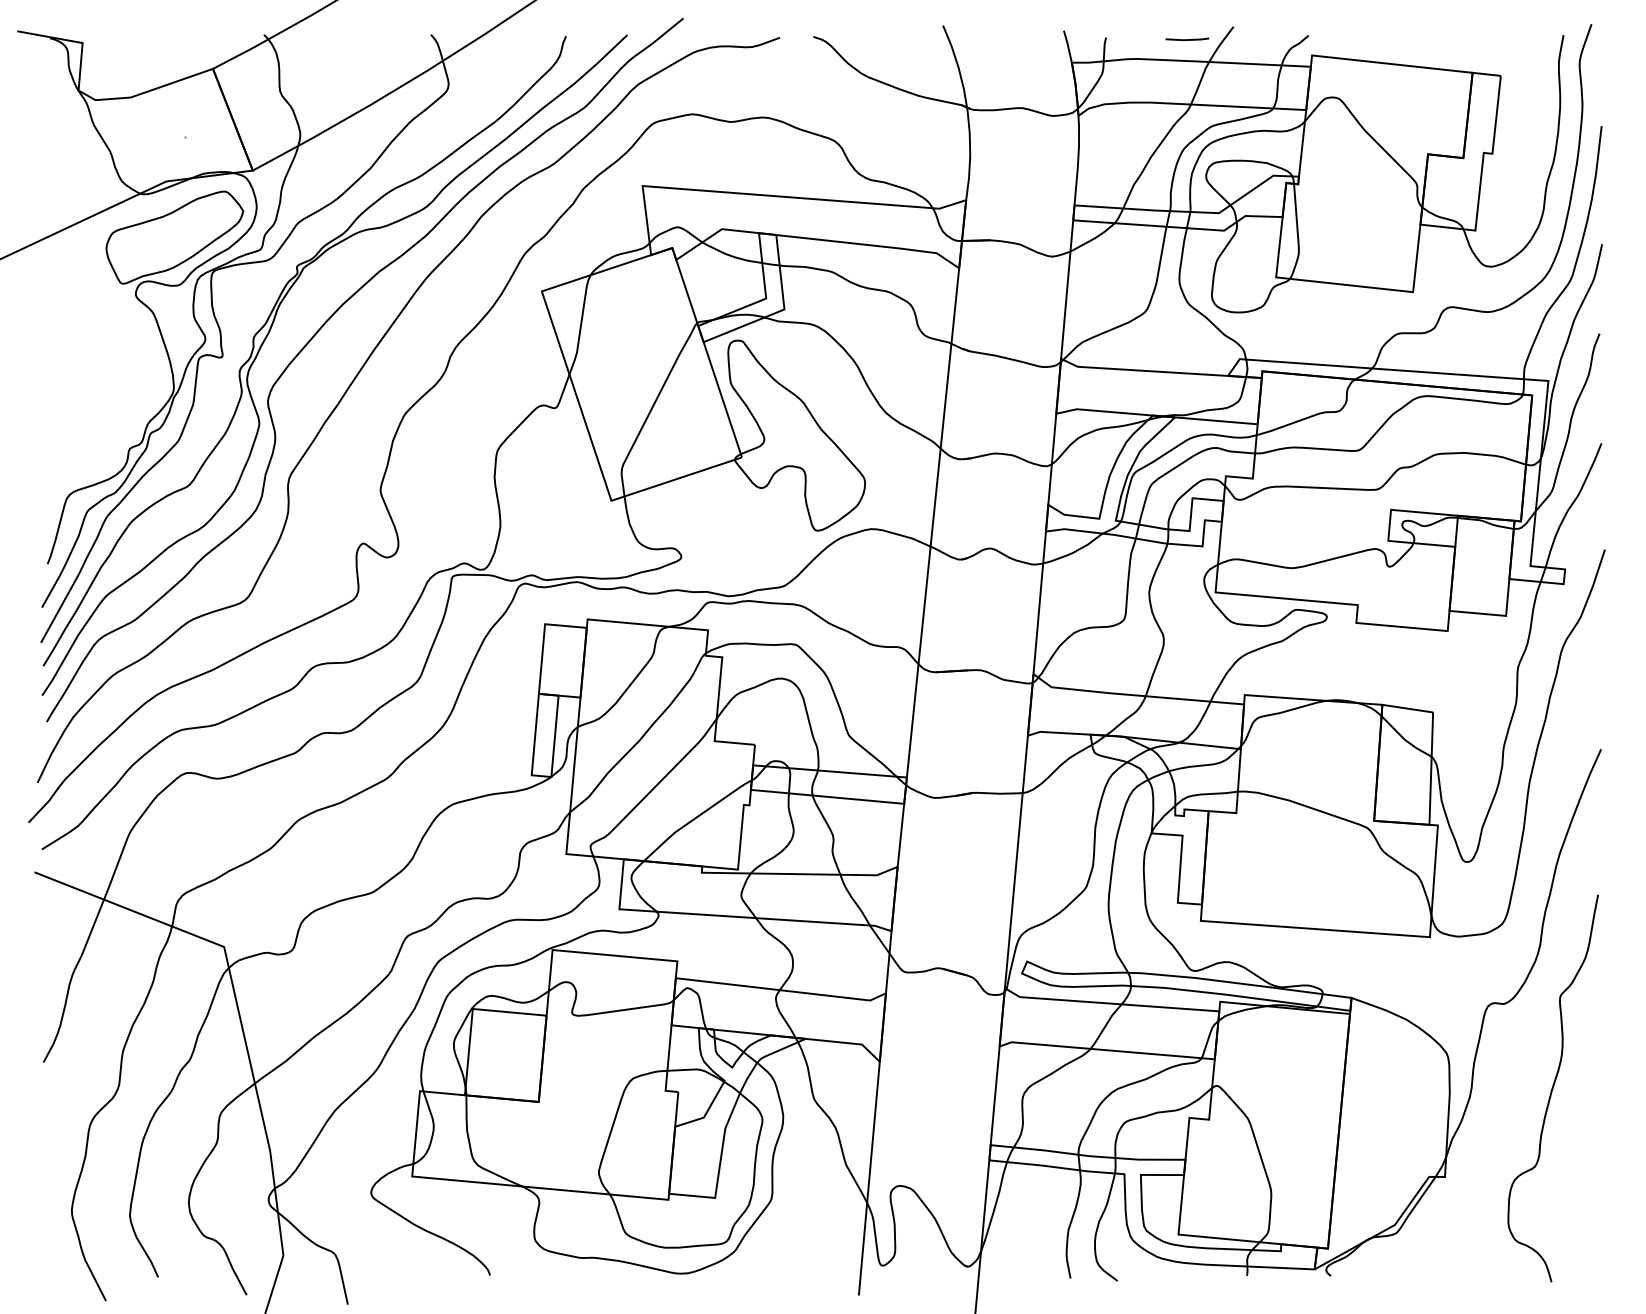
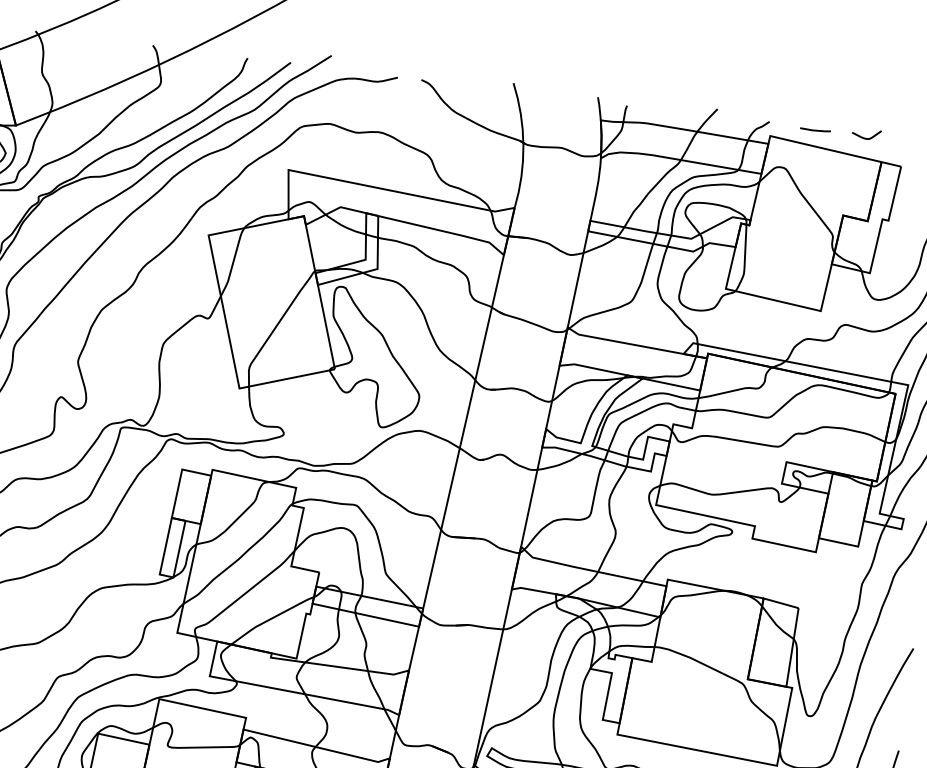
line: (1187, 39) -> (815, 130), moved
curve: (1445, 41) -> (865, 137), added

